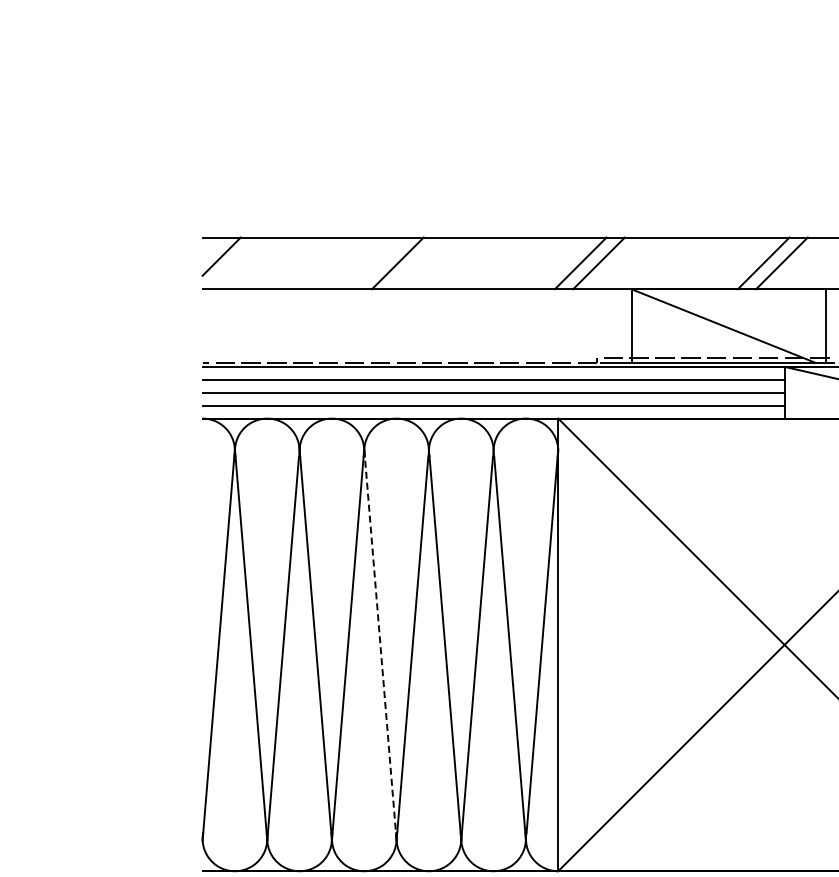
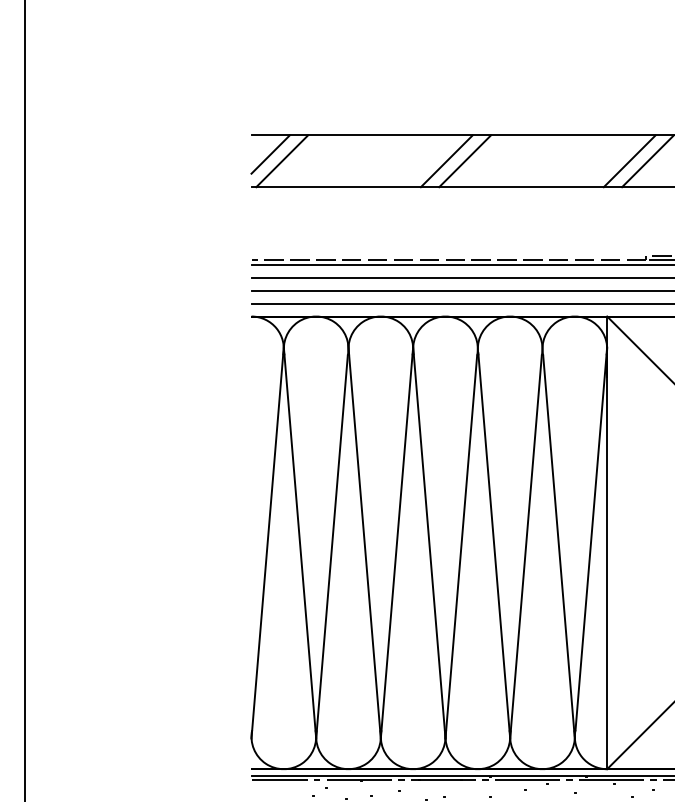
line: (233, 263) -> (282, 161), added
line: (416, 263) -> (465, 161), added
line: (380, 644) -> (429, 542), dashed -> solid

